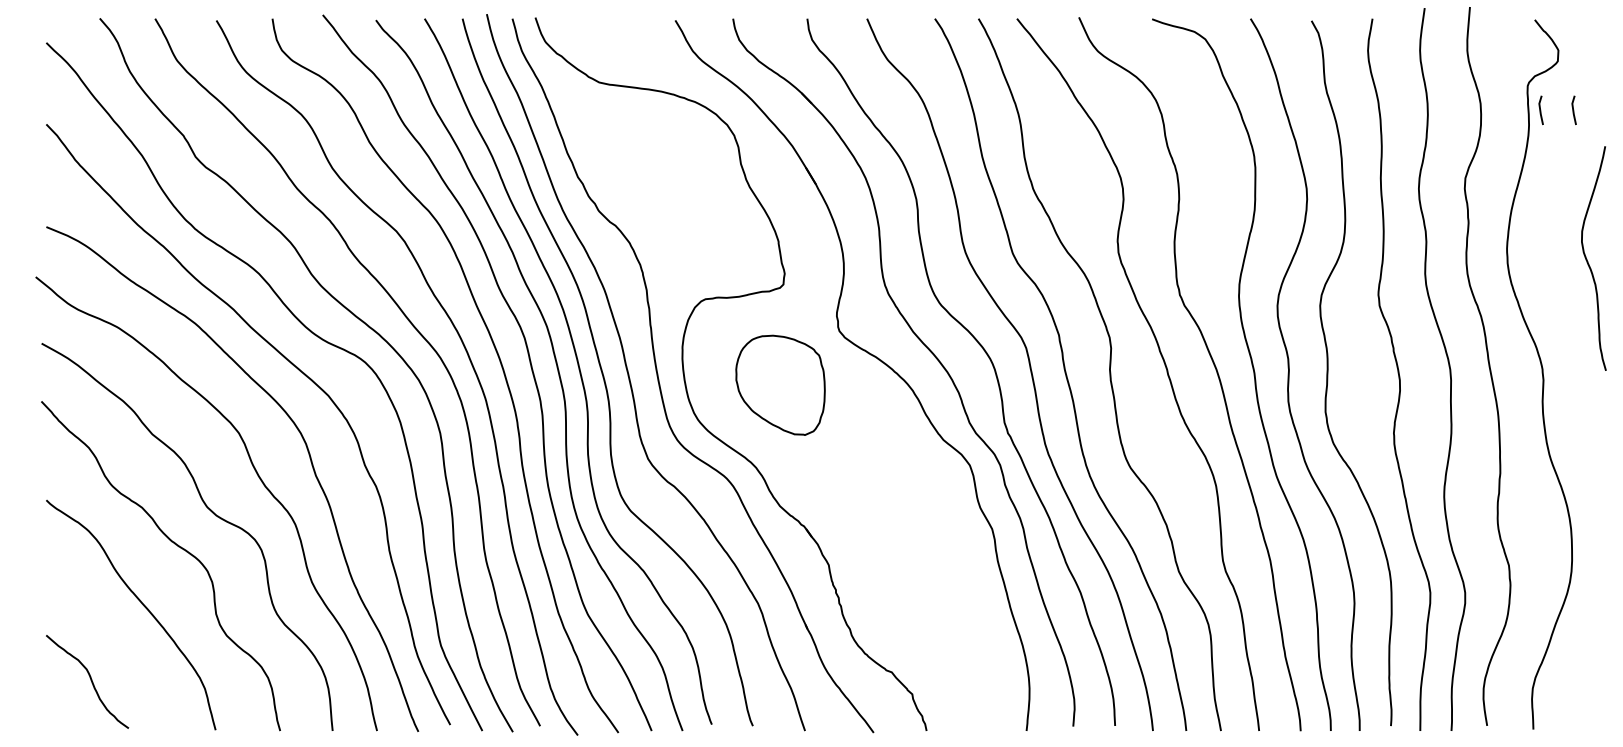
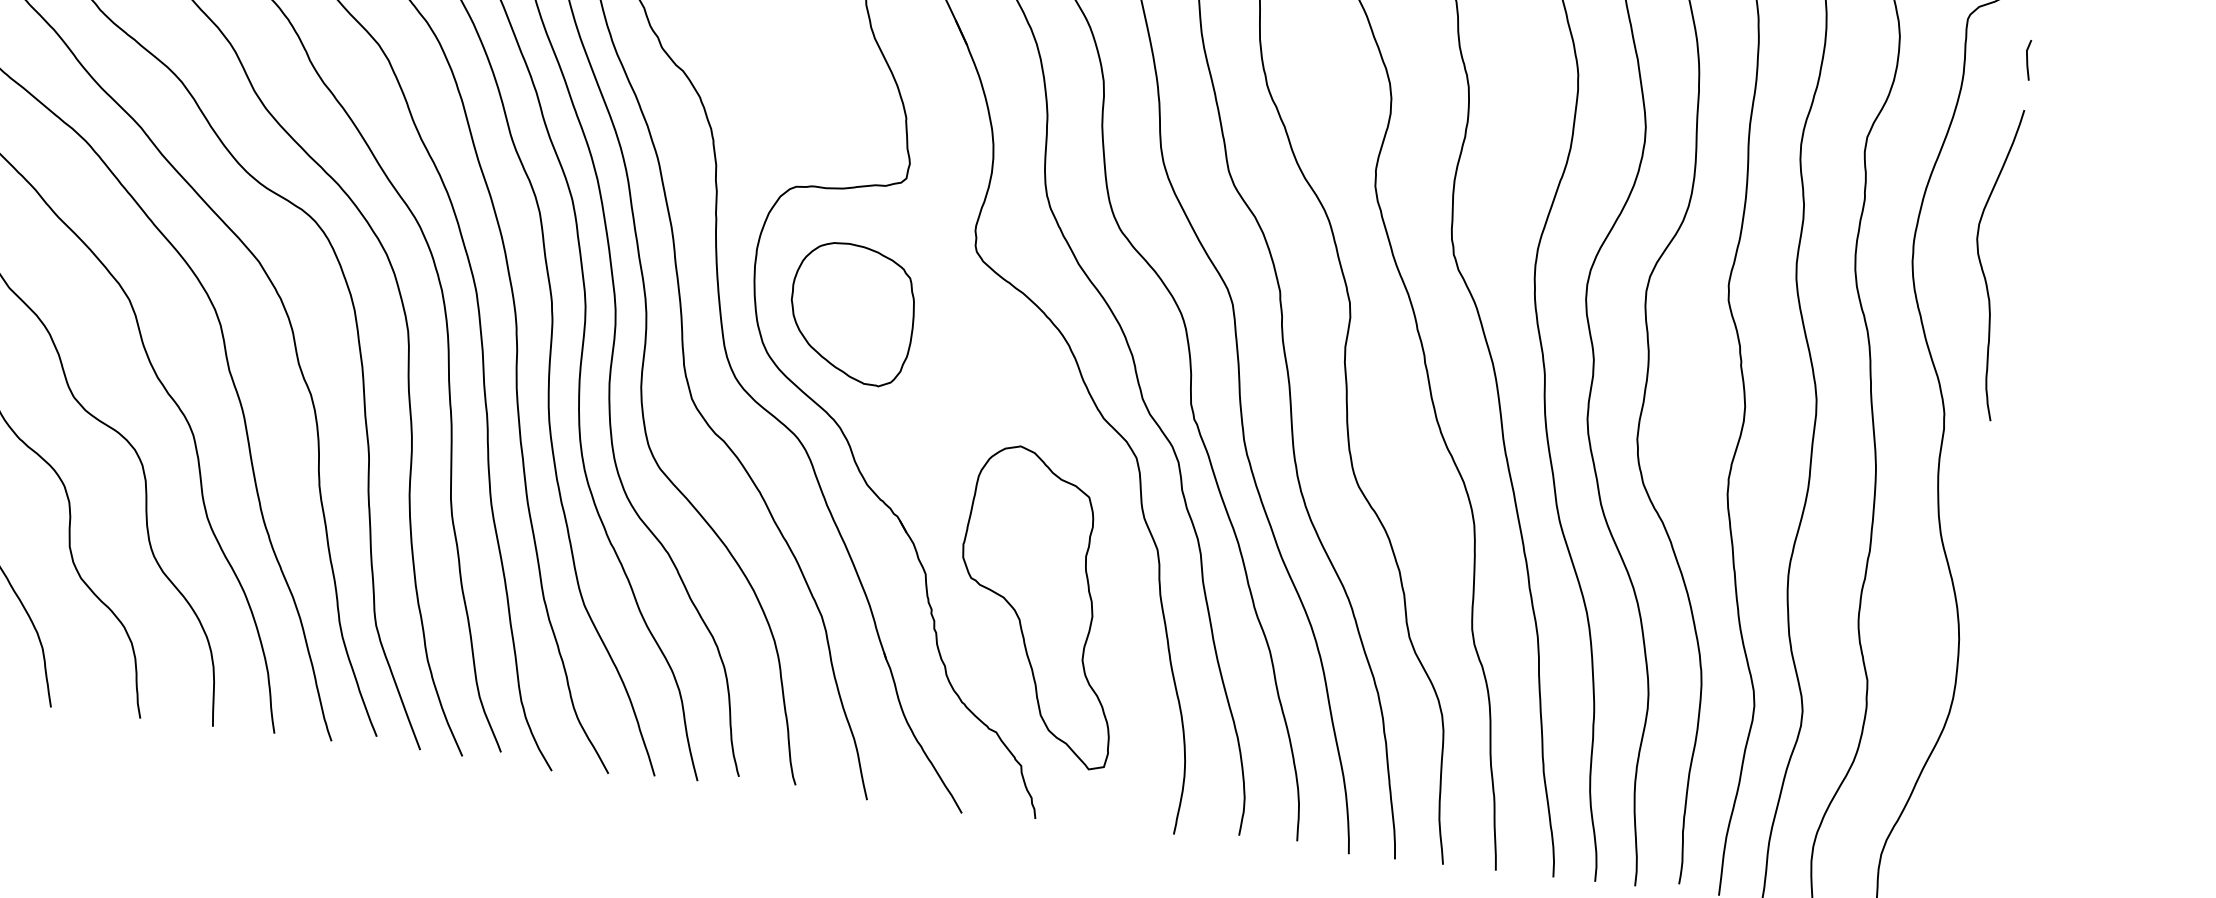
line: (1540, 109) -> (1981, 53), removed
curve: (1588, 261) -> (1983, 267), moved
part: (780, 384) -> (852, 312), moved
part: (913, 578) -> (1040, 605), added

